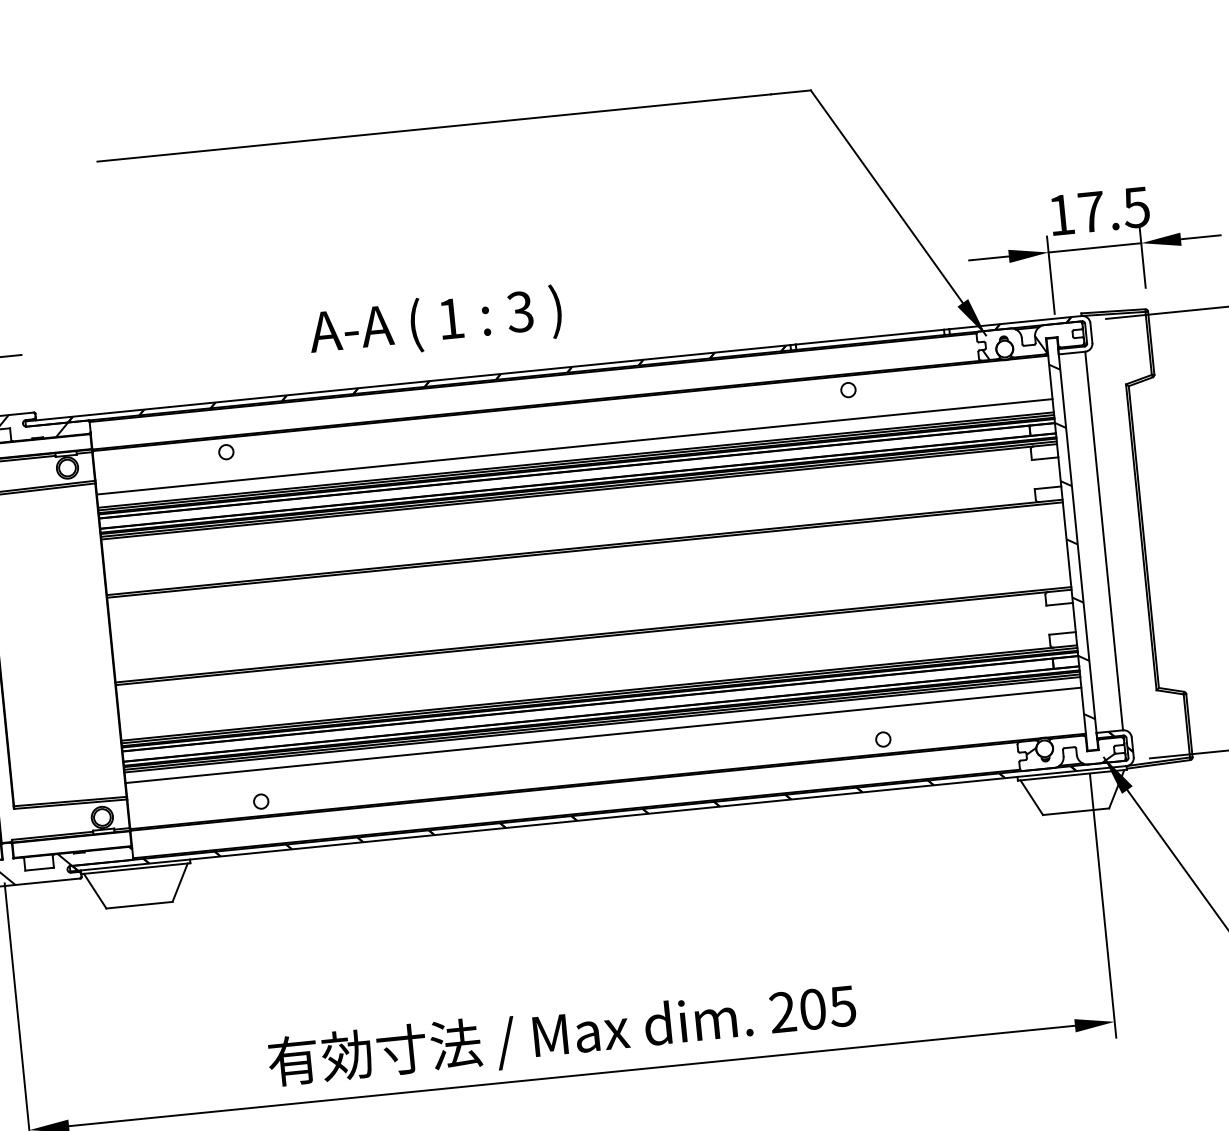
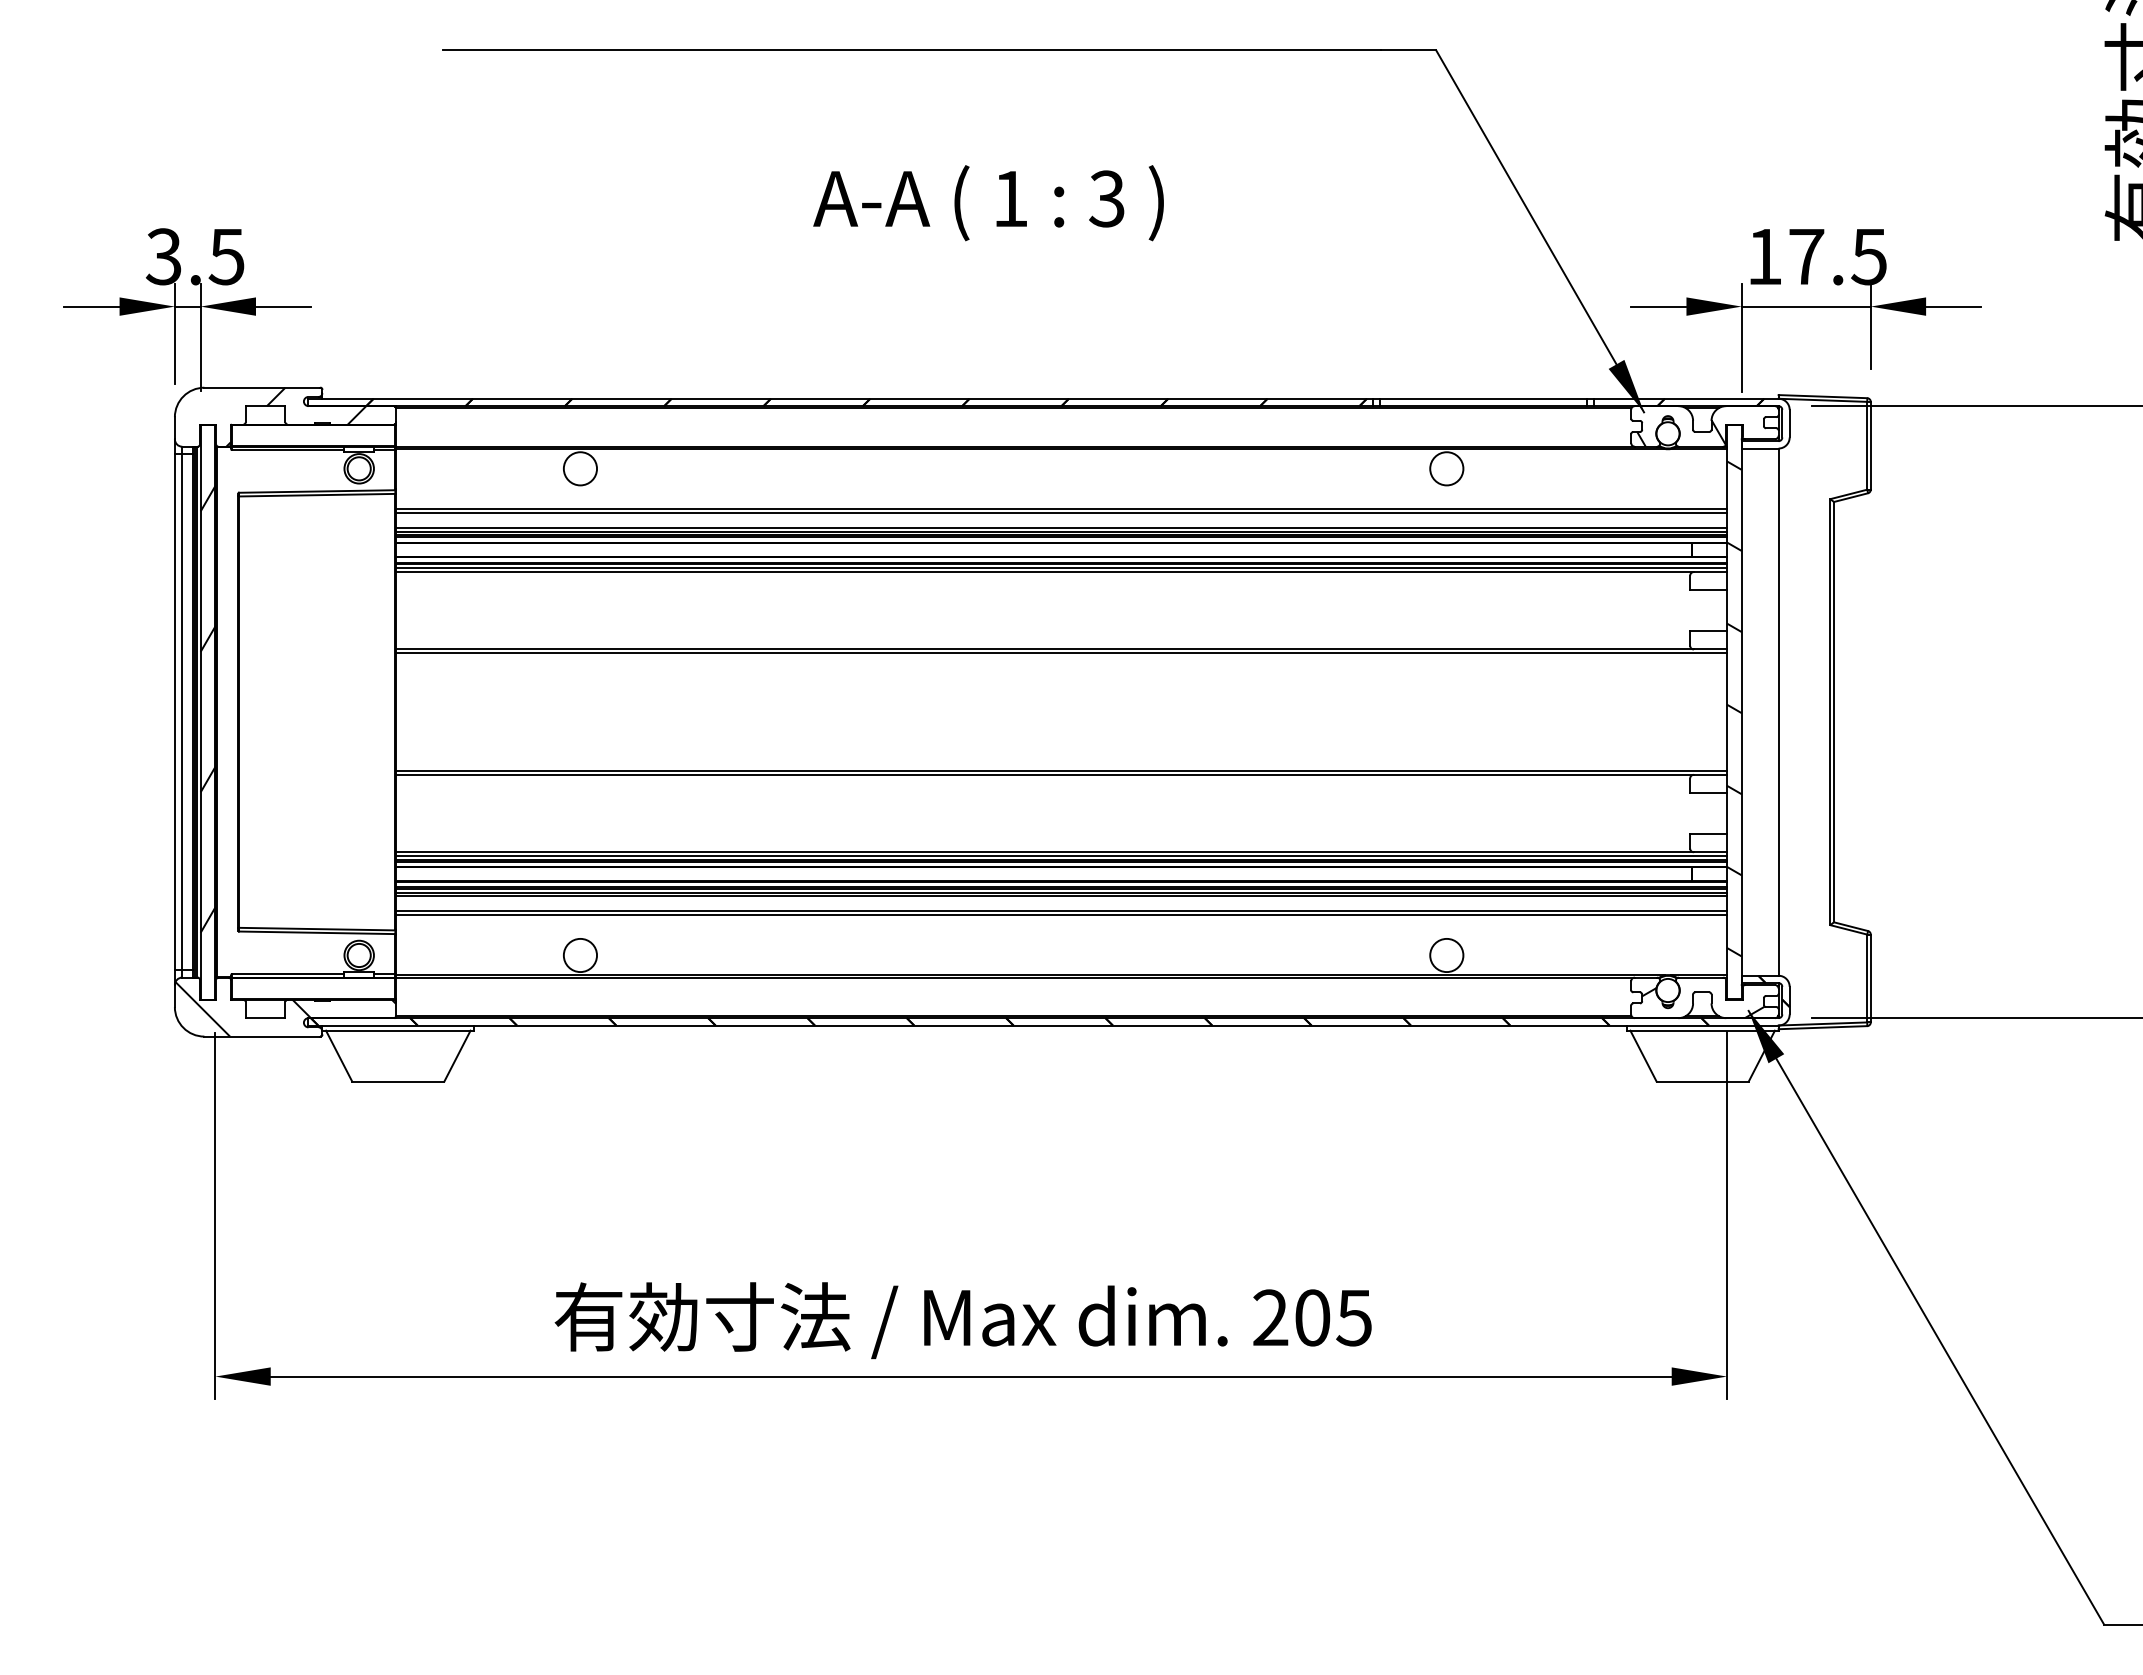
text: (435, 323) -> (988, 203), moved
circle: (848, 389) -> (1446, 468), size x1.67
line: (574, 449) -> (1061, 513), added
circle: (226, 451) -> (580, 468), size x1.67
line: (603, 737) -> (1061, 914), added
circle: (883, 739) -> (1446, 955), size x1.67
circle: (261, 801) -> (580, 955), size x1.67

